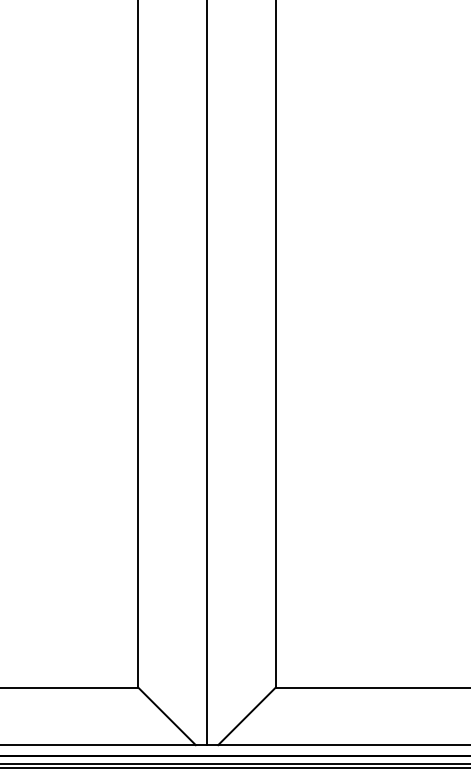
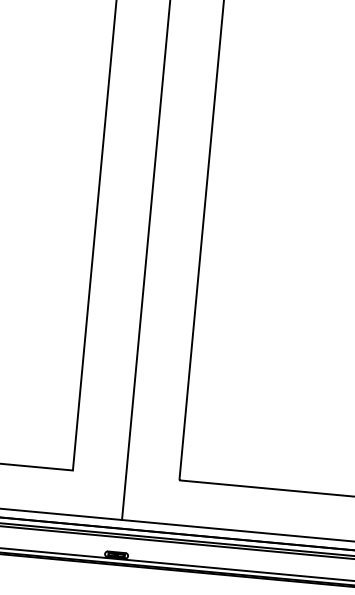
line: (166, 716) -> (92, 494), removed
line: (246, 716) -> (154, 500), removed

